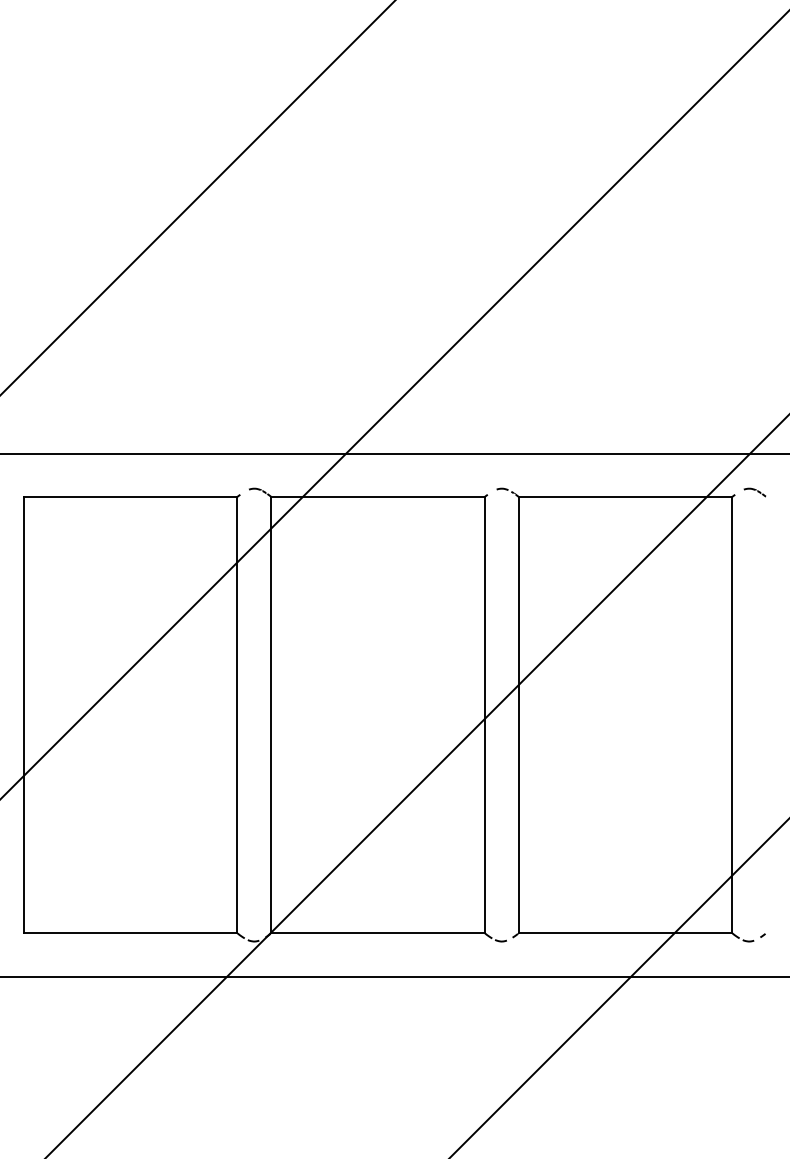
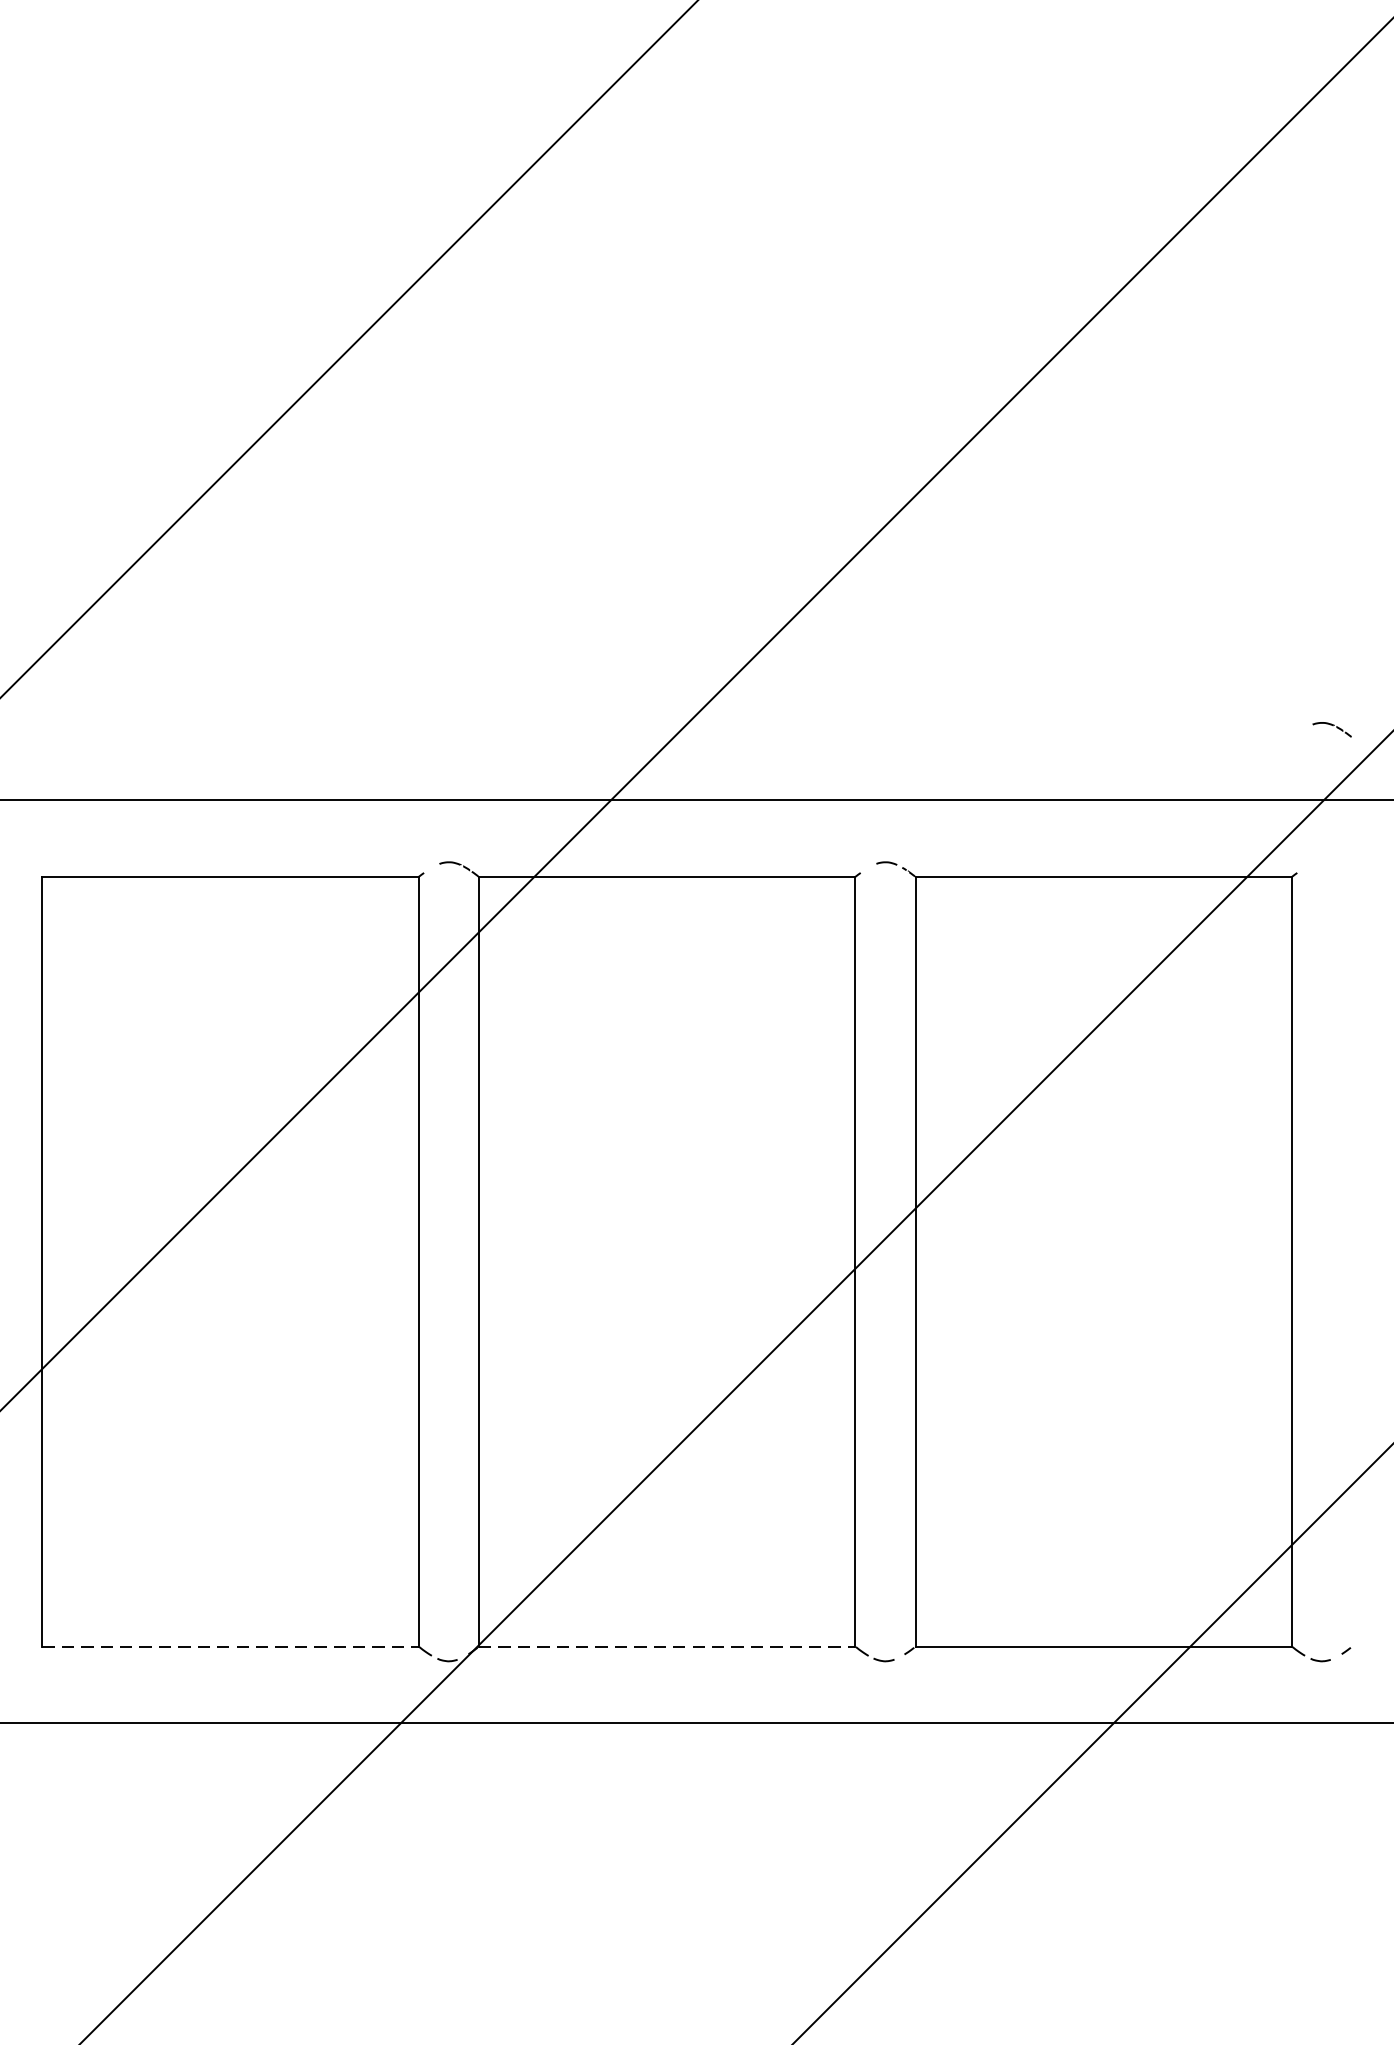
part: (754, 492) -> (1331, 729), moved
line: (130, 933) -> (230, 1647), solid -> dashed
line: (378, 933) -> (667, 1647), solid -> dashed

